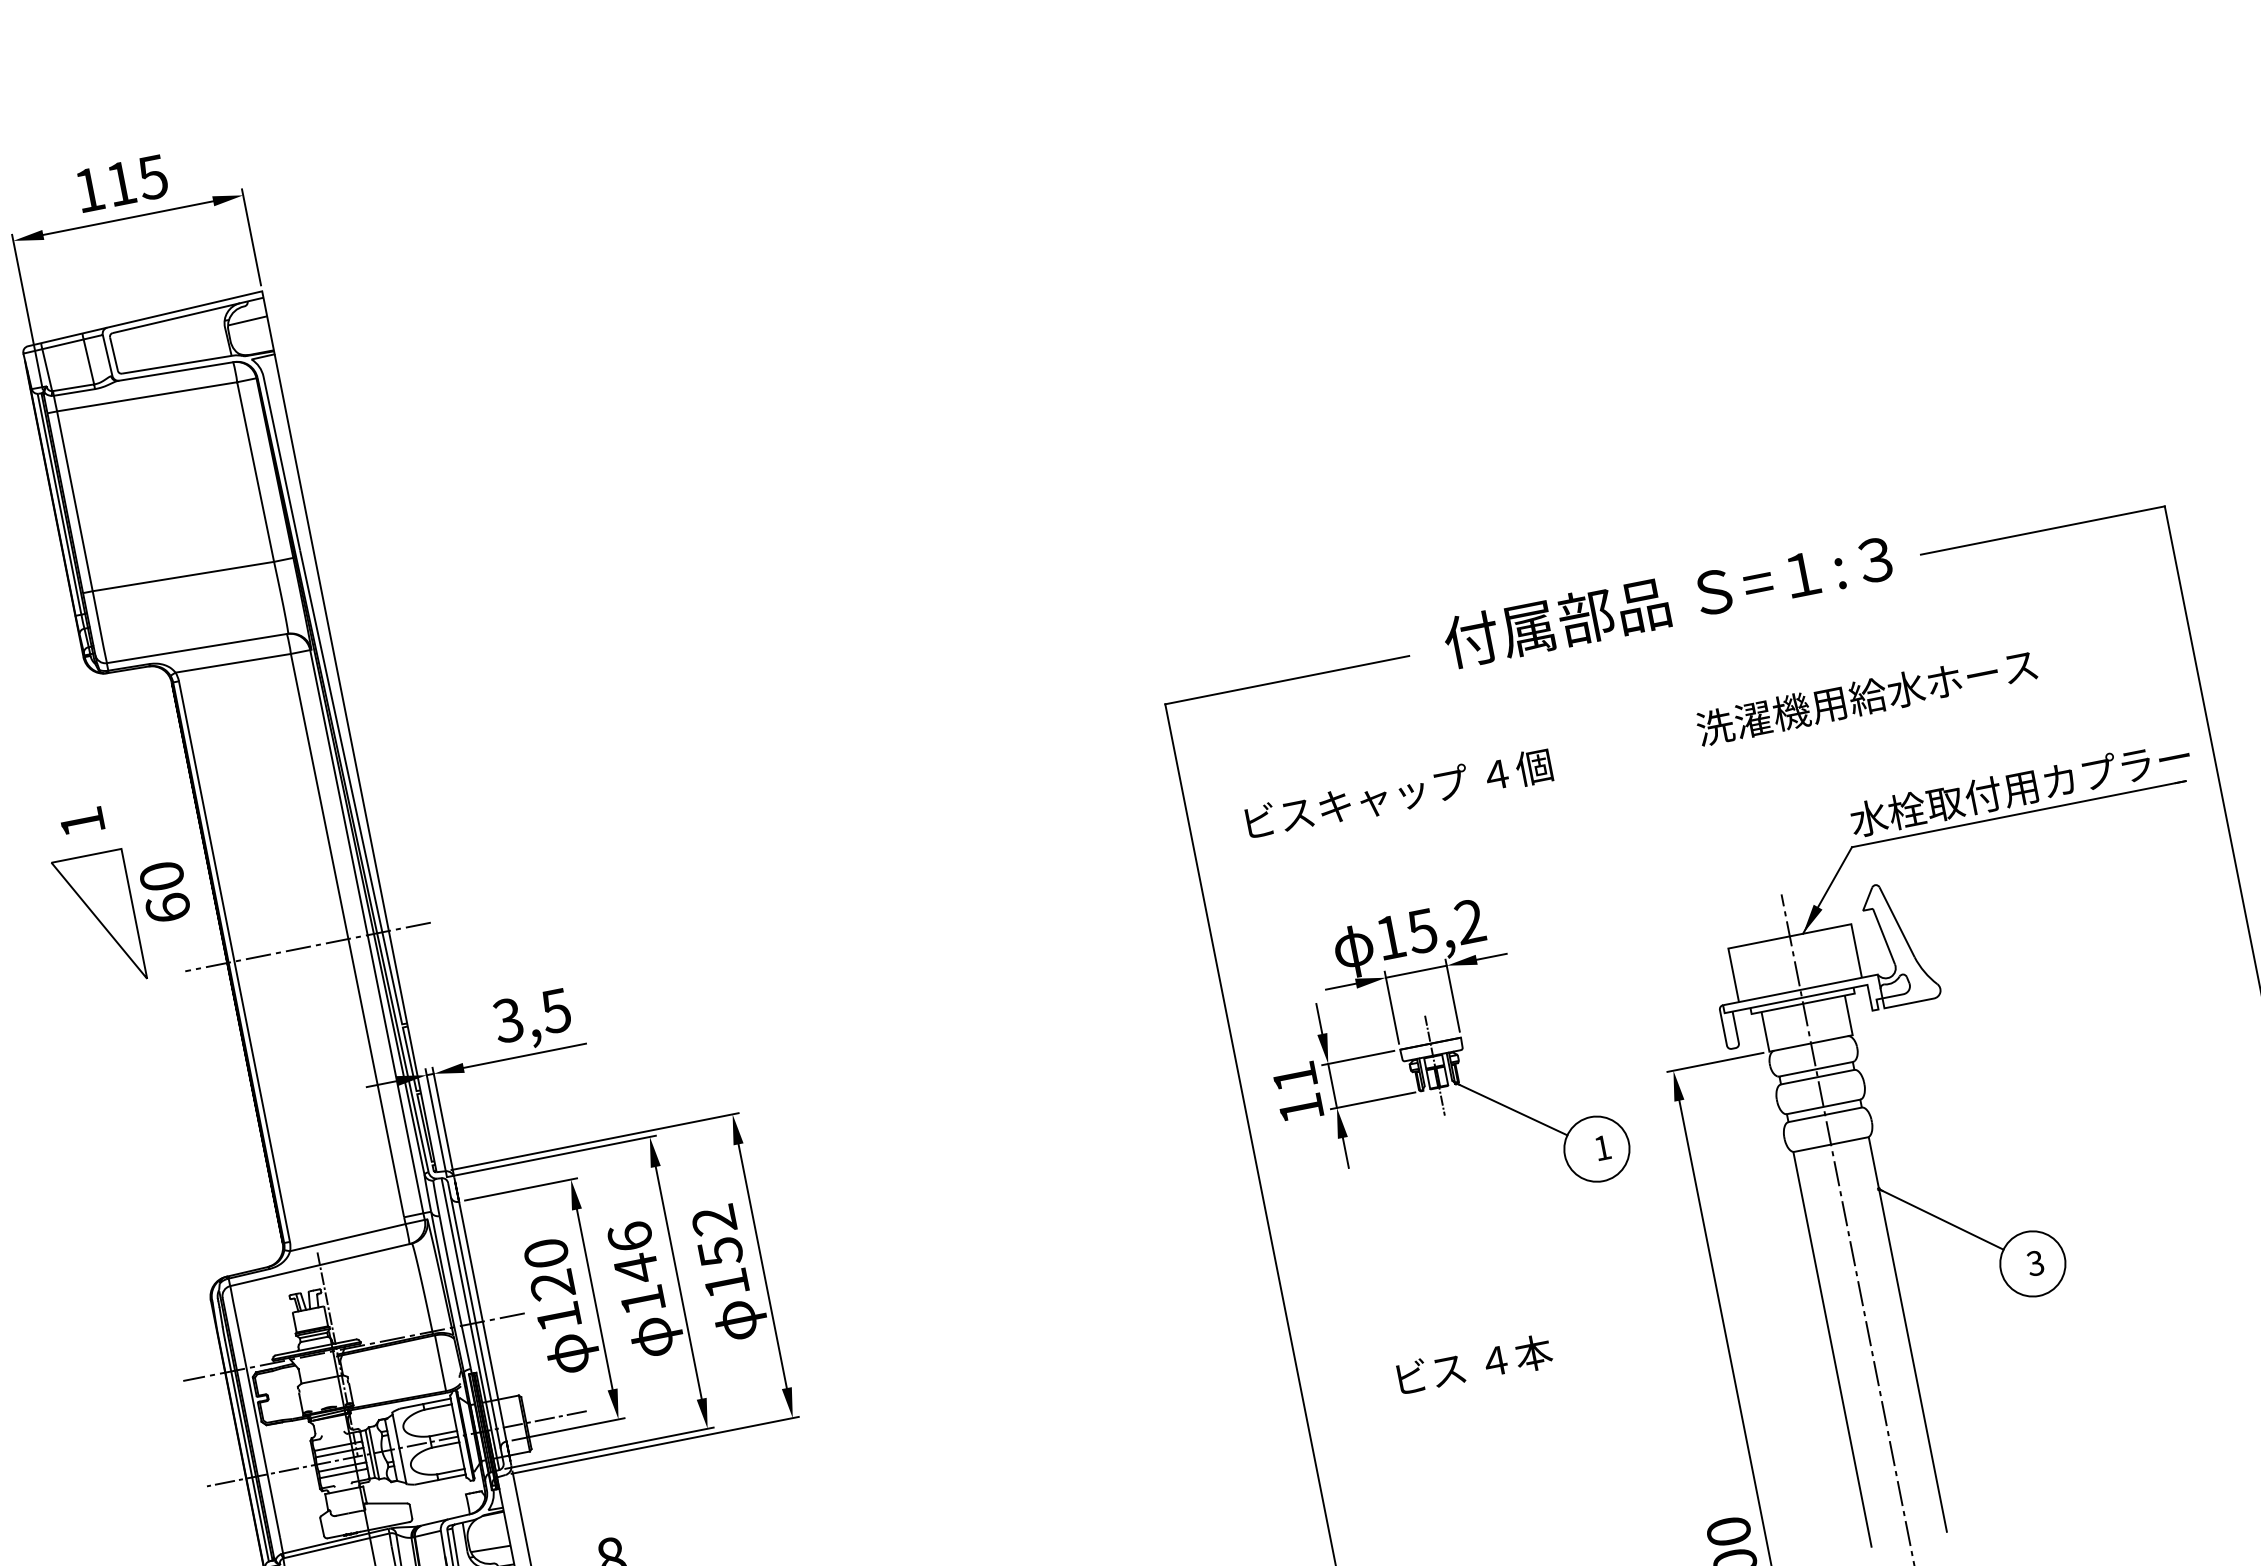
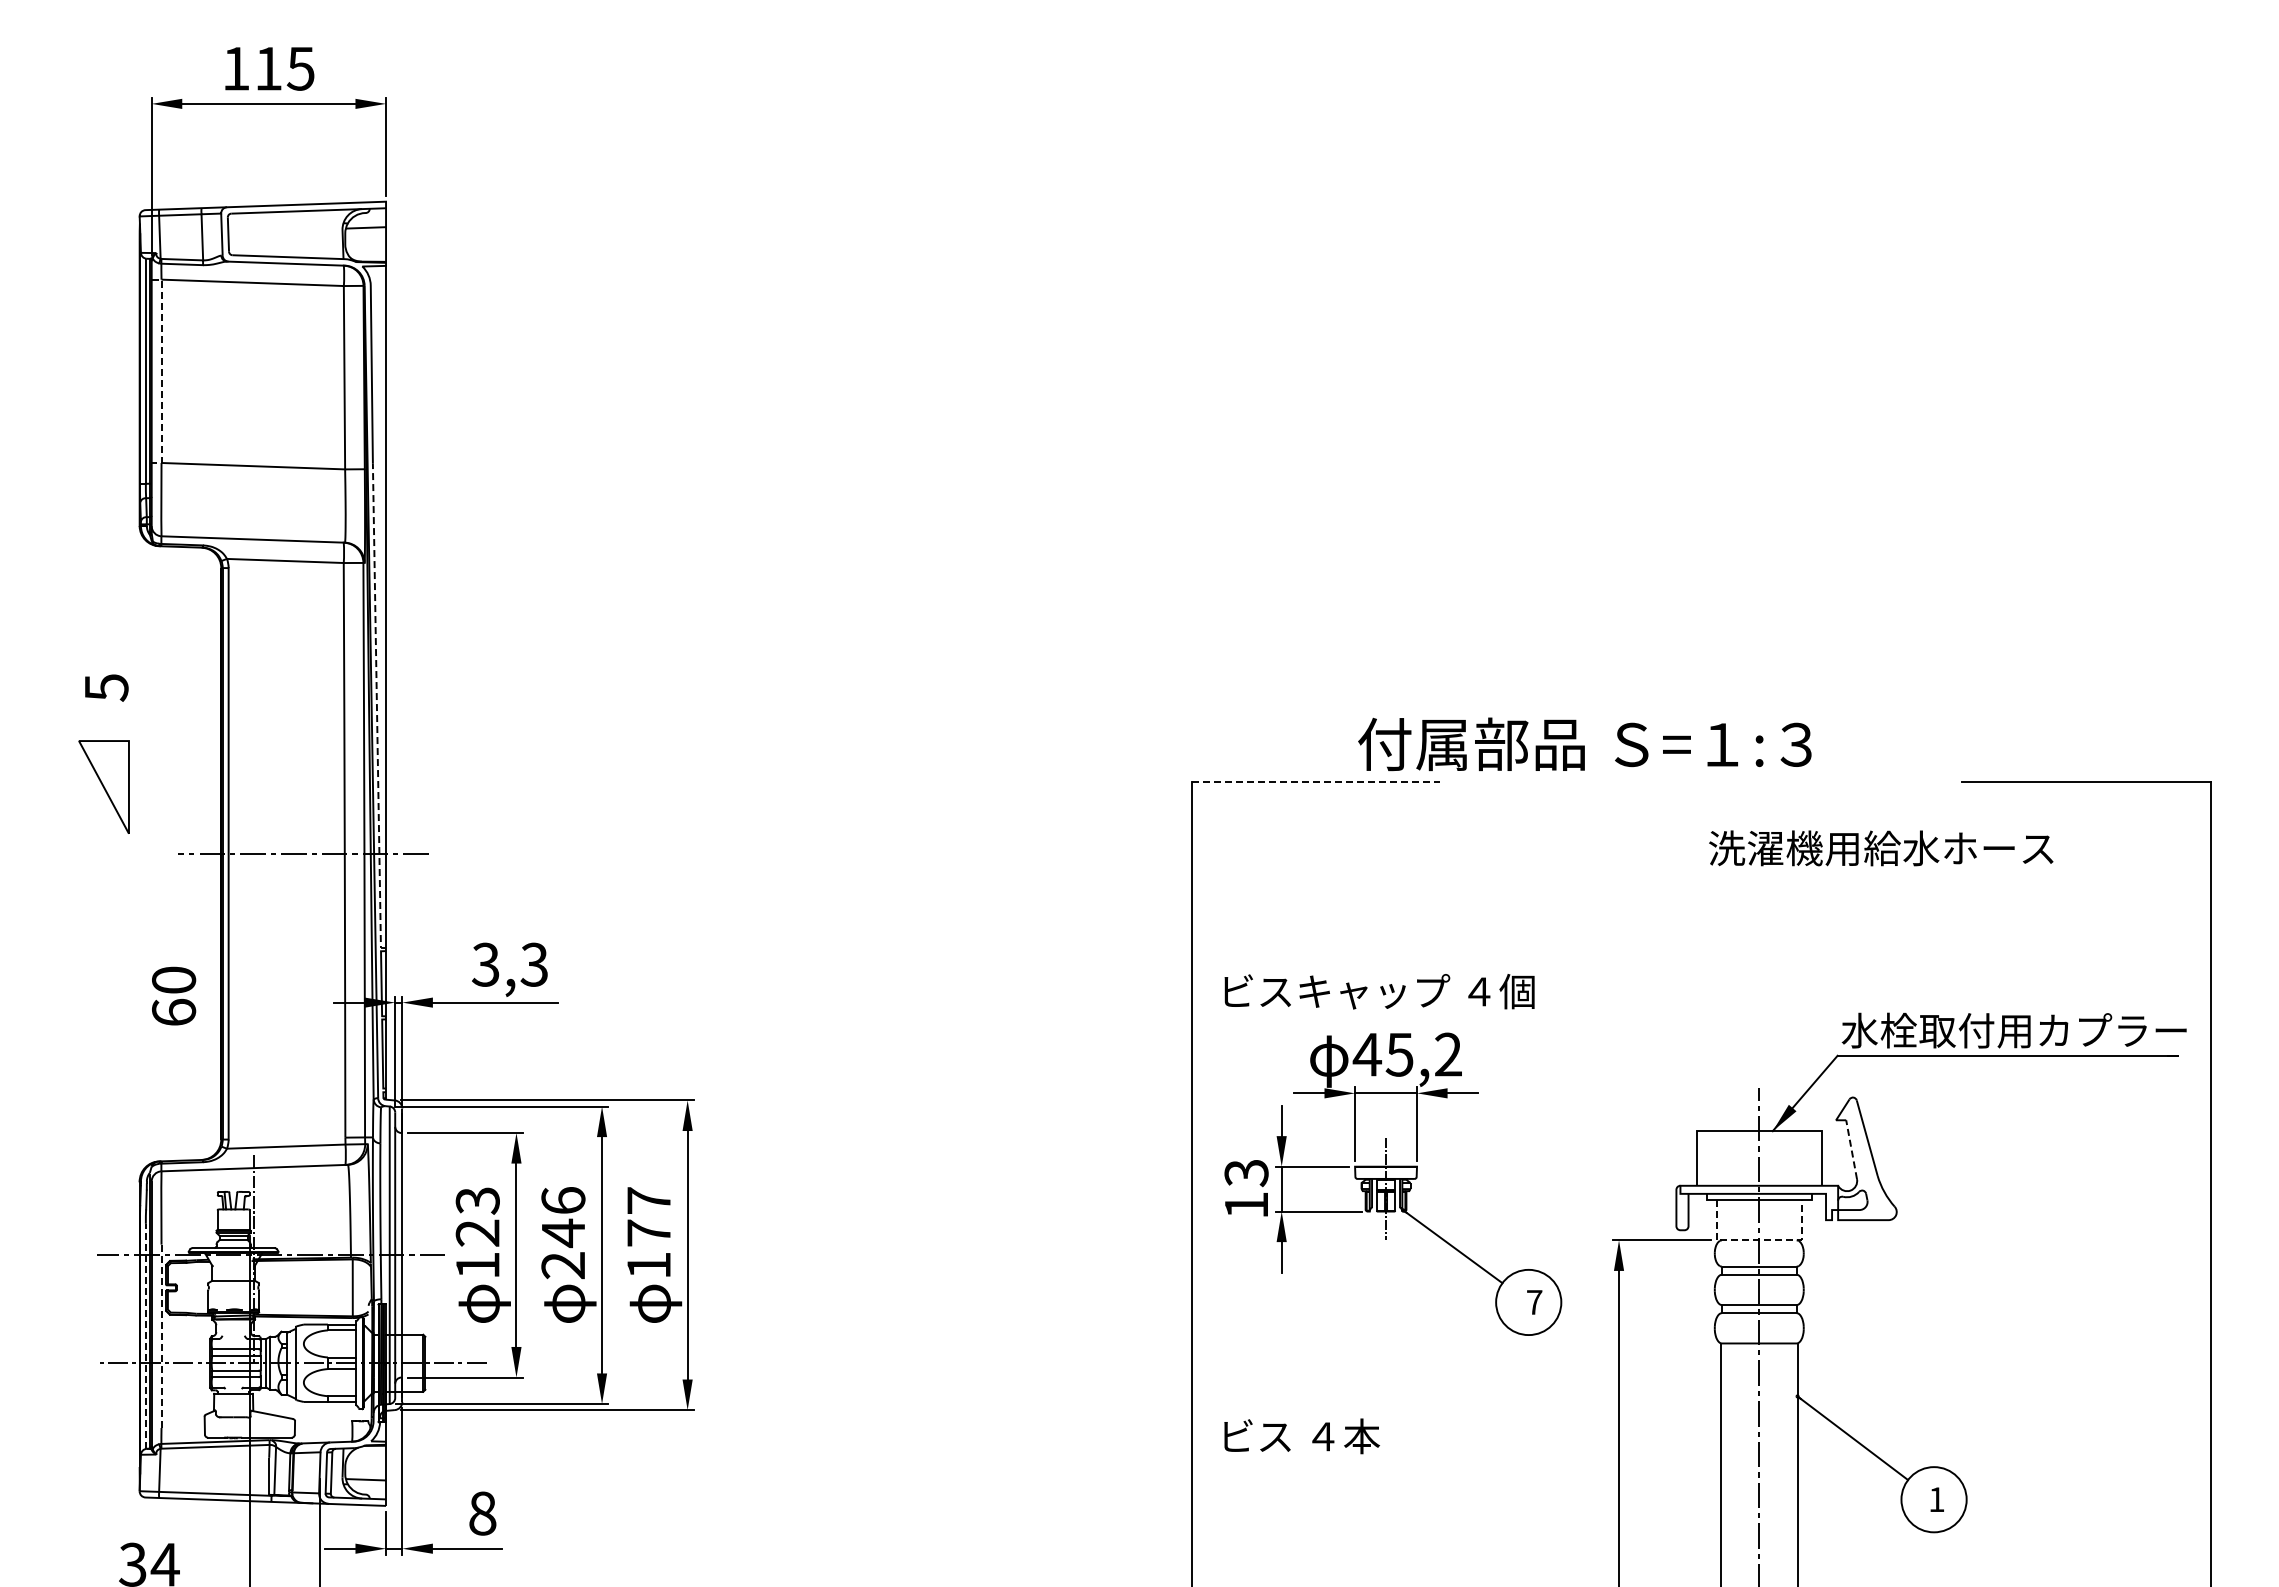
line: (74, 501) -> (161, 371), solid -> dashed
text: (1667, 601) -> (1584, 744), moved
line: (1287, 680) -> (1316, 782), solid -> dashed
text: (1867, 697) -> (1881, 848), moved
line: (351, 791) -> (376, 709), solid -> dashed
text: (1398, 793) -> (1379, 991), moved
text: (82, 822) -> (106, 687), 1 -> 5
text: (165, 891) -> (174, 995), moved
part: (98, 919) -> (103, 786), size x0.7
line: (1883, 936) -> (1851, 1149), solid -> dashed
text: (1390, 937) -> (1367, 1054), 15,2 -> 45,2
text: (555, 1010) -> (533, 964), 3,5 -> 3,3
line: (1811, 1043) -> (1759, 1240), solid -> dashed
text: (1295, 1077) -> (1246, 1173), 11 -> 13
text: (1602, 1148) -> (1534, 1302), 1 -> 7
text: (717, 1236) -> (649, 1217), 152 -> 177
text: (545, 1253) -> (477, 1200), 120 -> 123
text: (2035, 1263) -> (1936, 1499), 3 -> 1
text: (641, 1300) -> (562, 1265), 146 -> 246
text: (1474, 1365) -> (1301, 1436), moved
line: (262, 1448) -> (161, 1336), solid -> dashed
line: (246, 1451) -> (145, 1336), solid -> dashed

